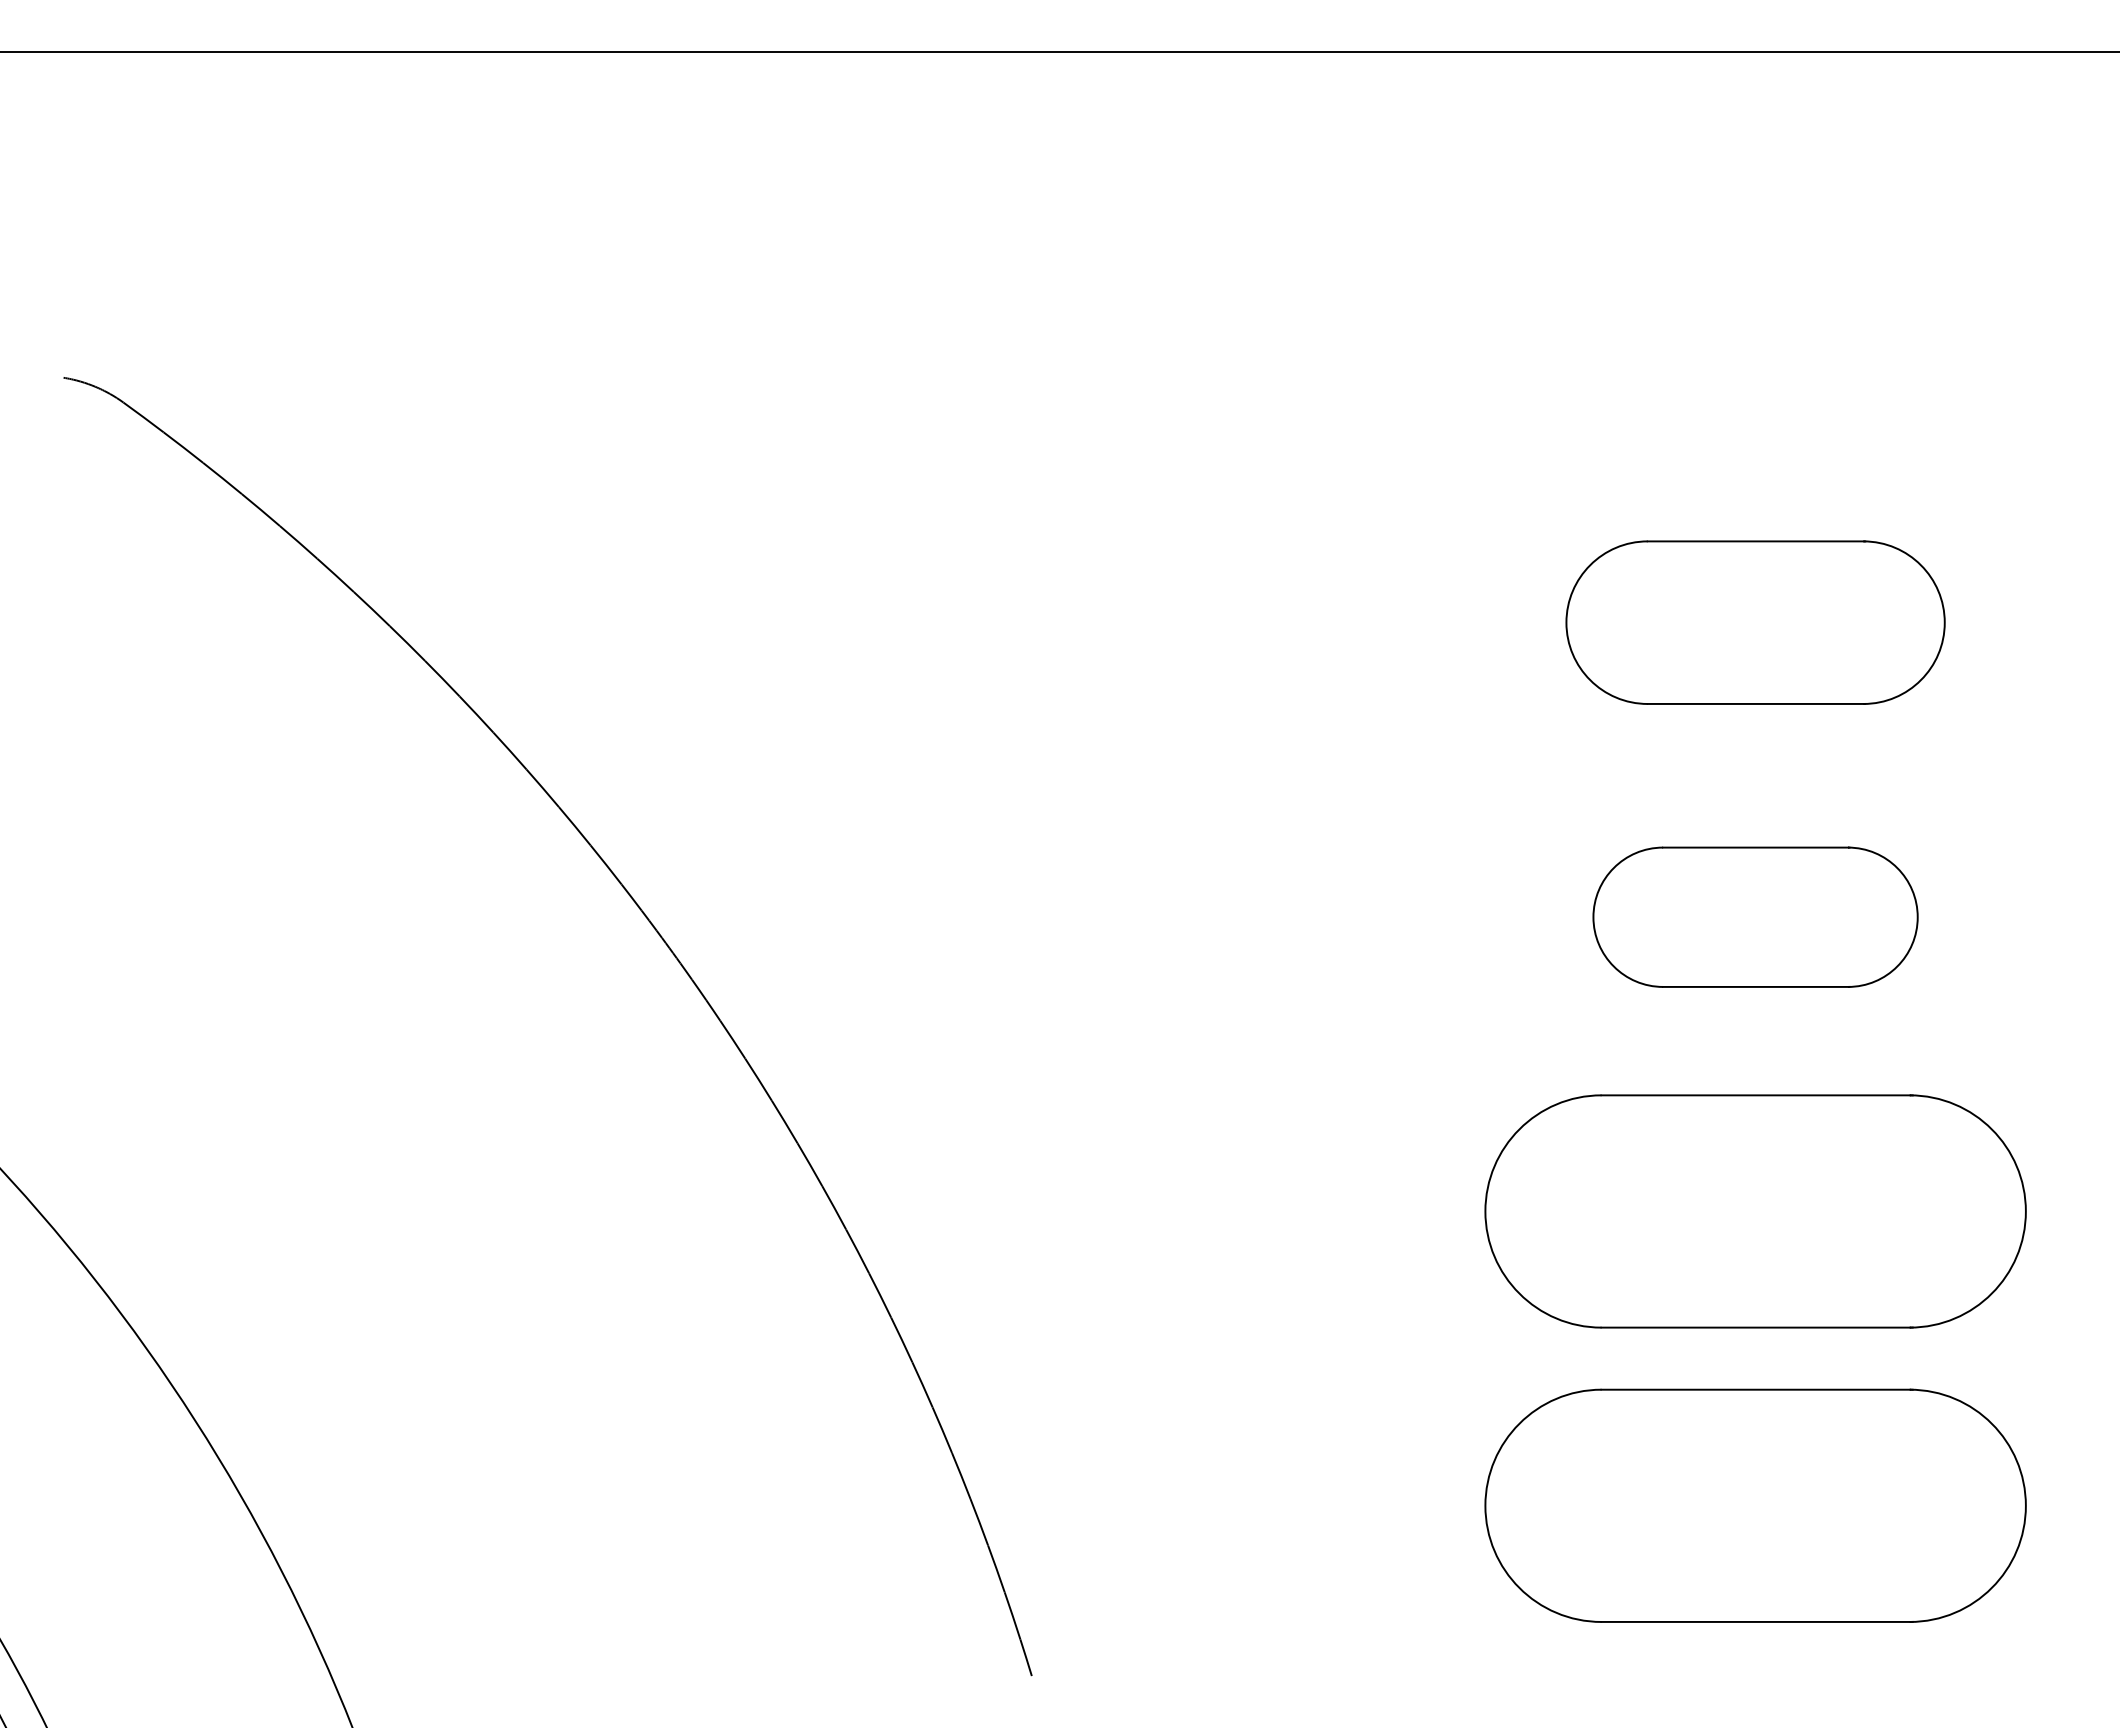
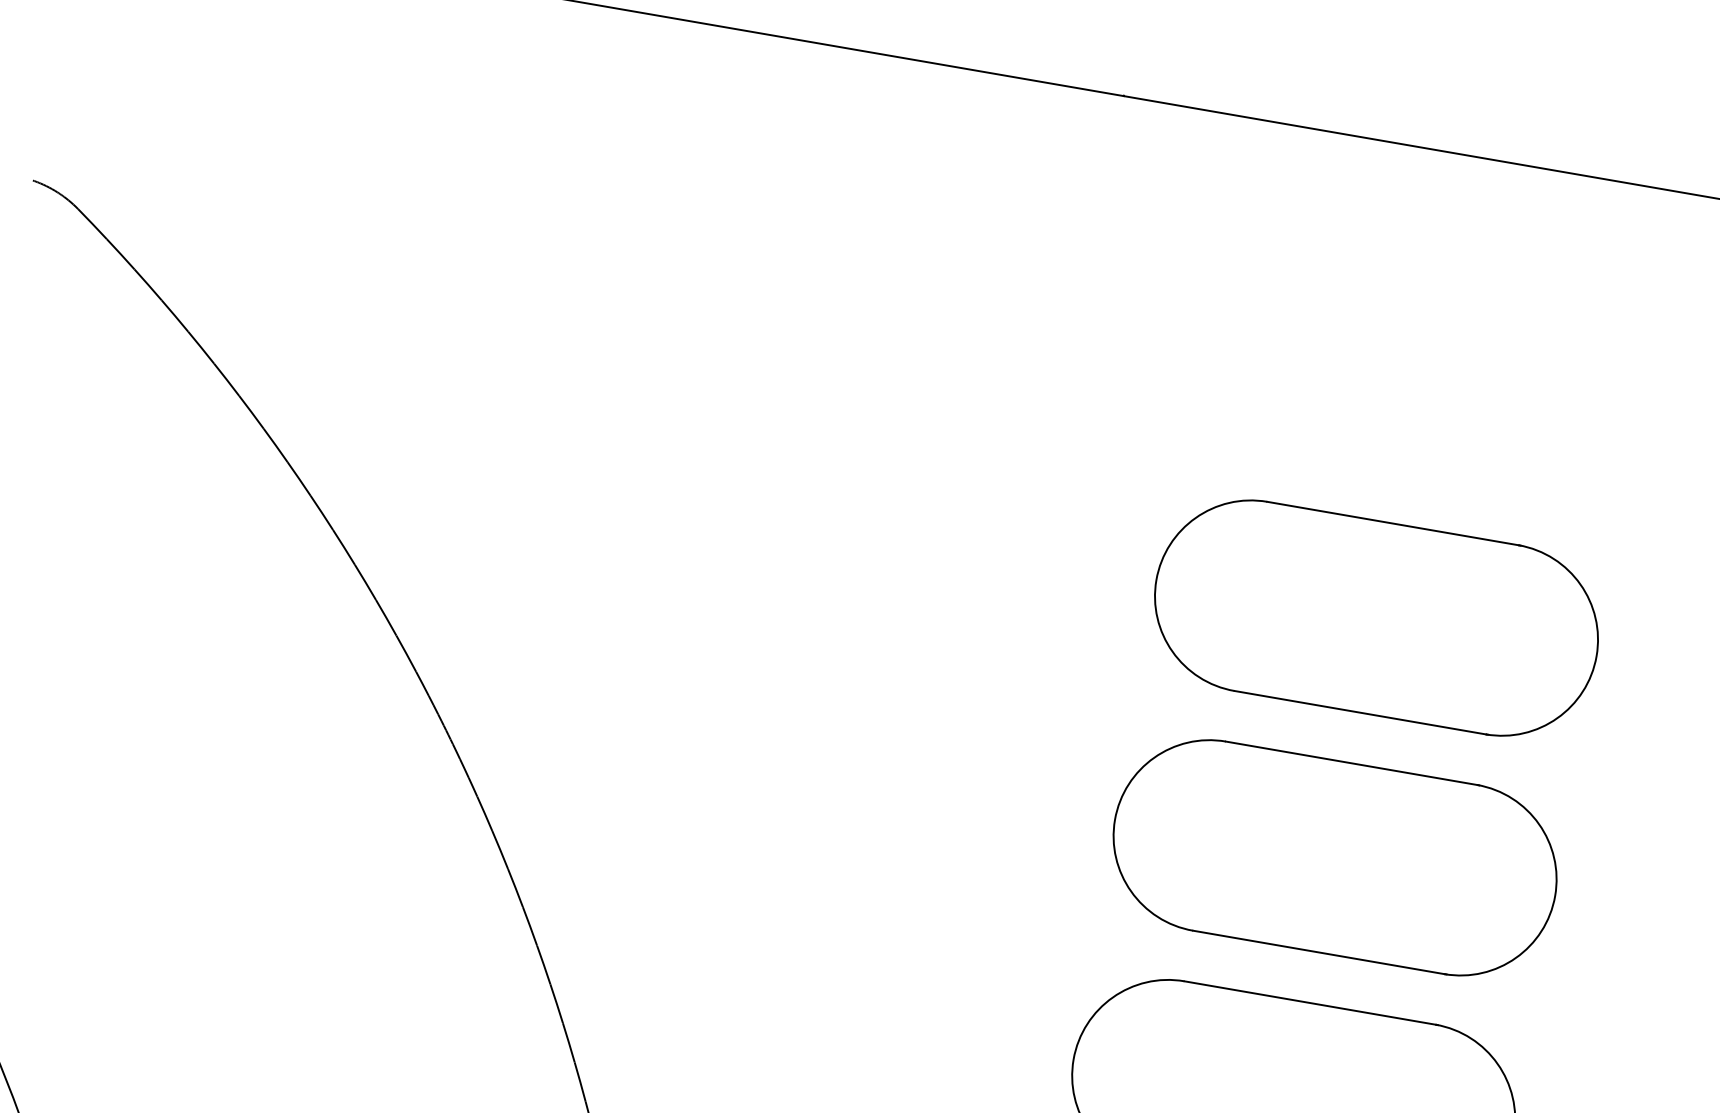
part: (1755, 622) -> (1376, 617), size x1.43
part: (1755, 917) -> (1334, 858), size x1.67

